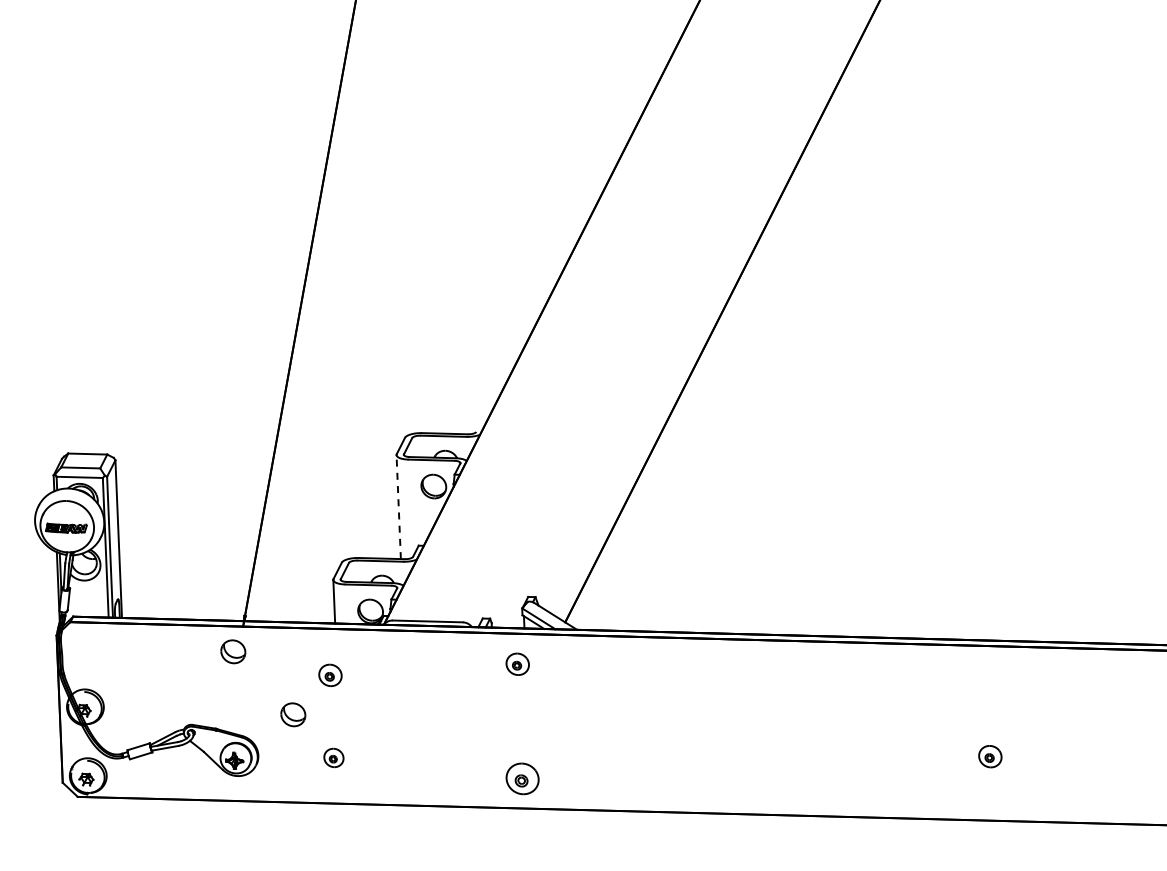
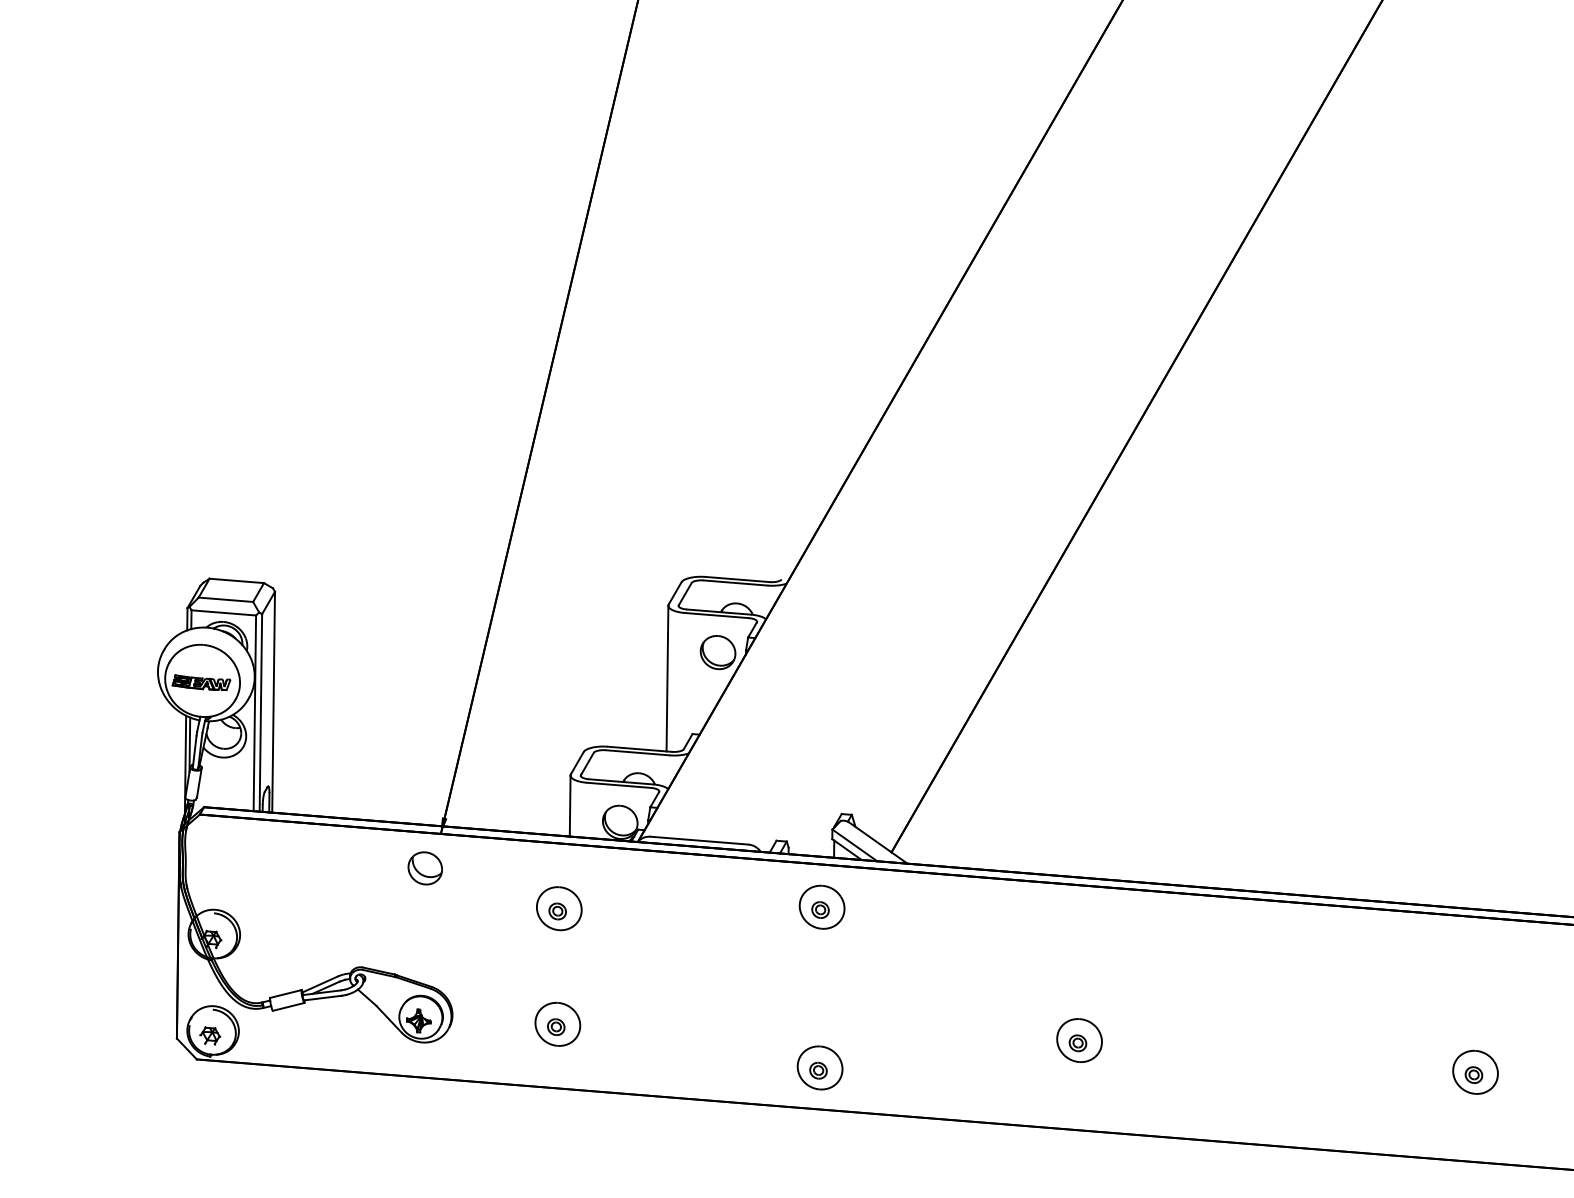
line: (398, 506) -> (667, 677), dashed -> solid
part: (517, 664) -> (821, 907), size x1.43
part: (330, 675) -> (559, 908), size x1.43
part: (293, 714) -> (504, 960), removed
part: (706, 749) -> (1079, 1040), added
part: (990, 756) -> (1475, 1072), size x1.43
part: (333, 757) -> (557, 1023), size x1.67

